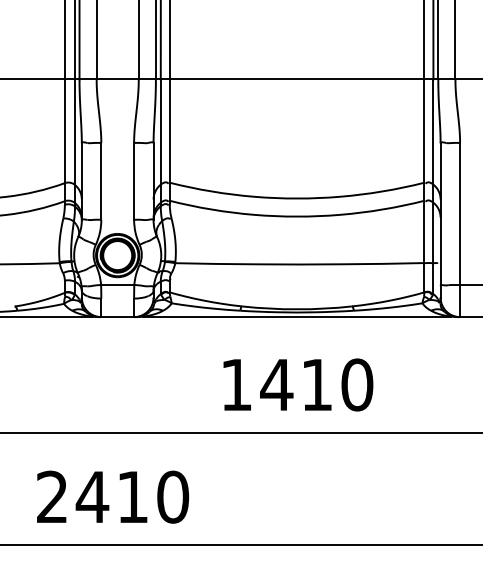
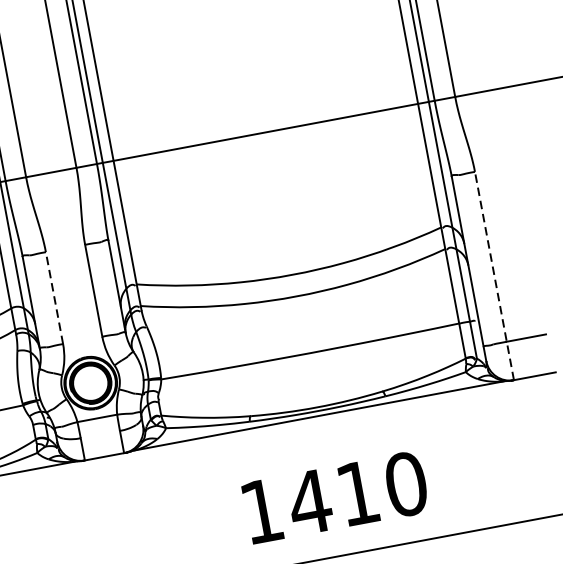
line: (101, 180) -> (54, 297), solid -> dashed
line: (460, 229) -> (494, 275), solid -> dashed

